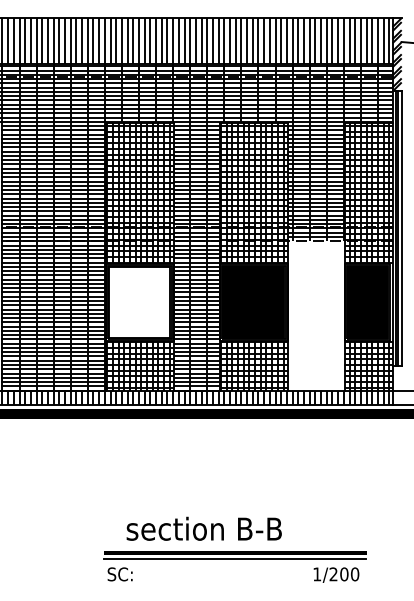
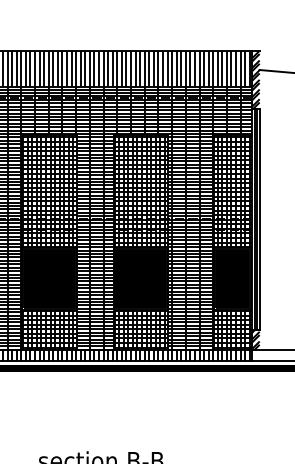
fill: (139, 302) -> (49, 279), added
hatch: (315, 316) -> (190, 290), added
hatch: (396, 378) -> (255, 340), added

